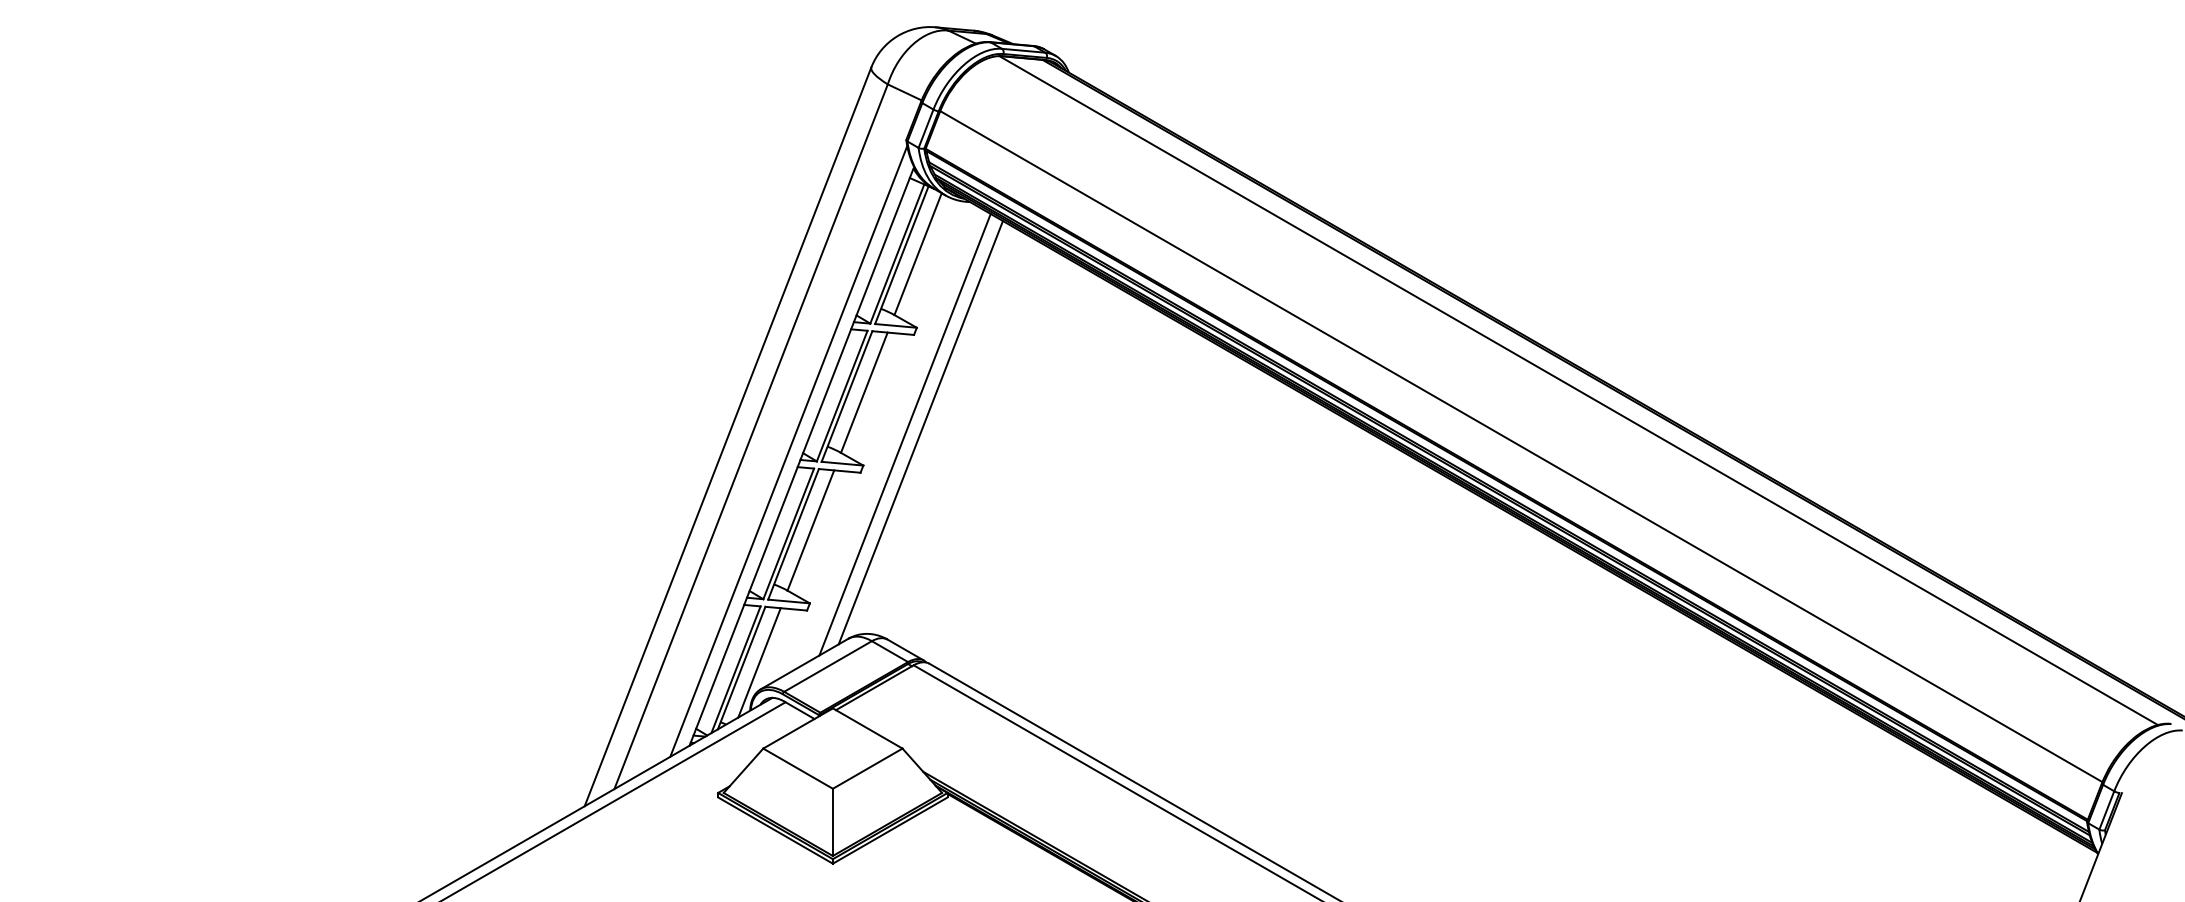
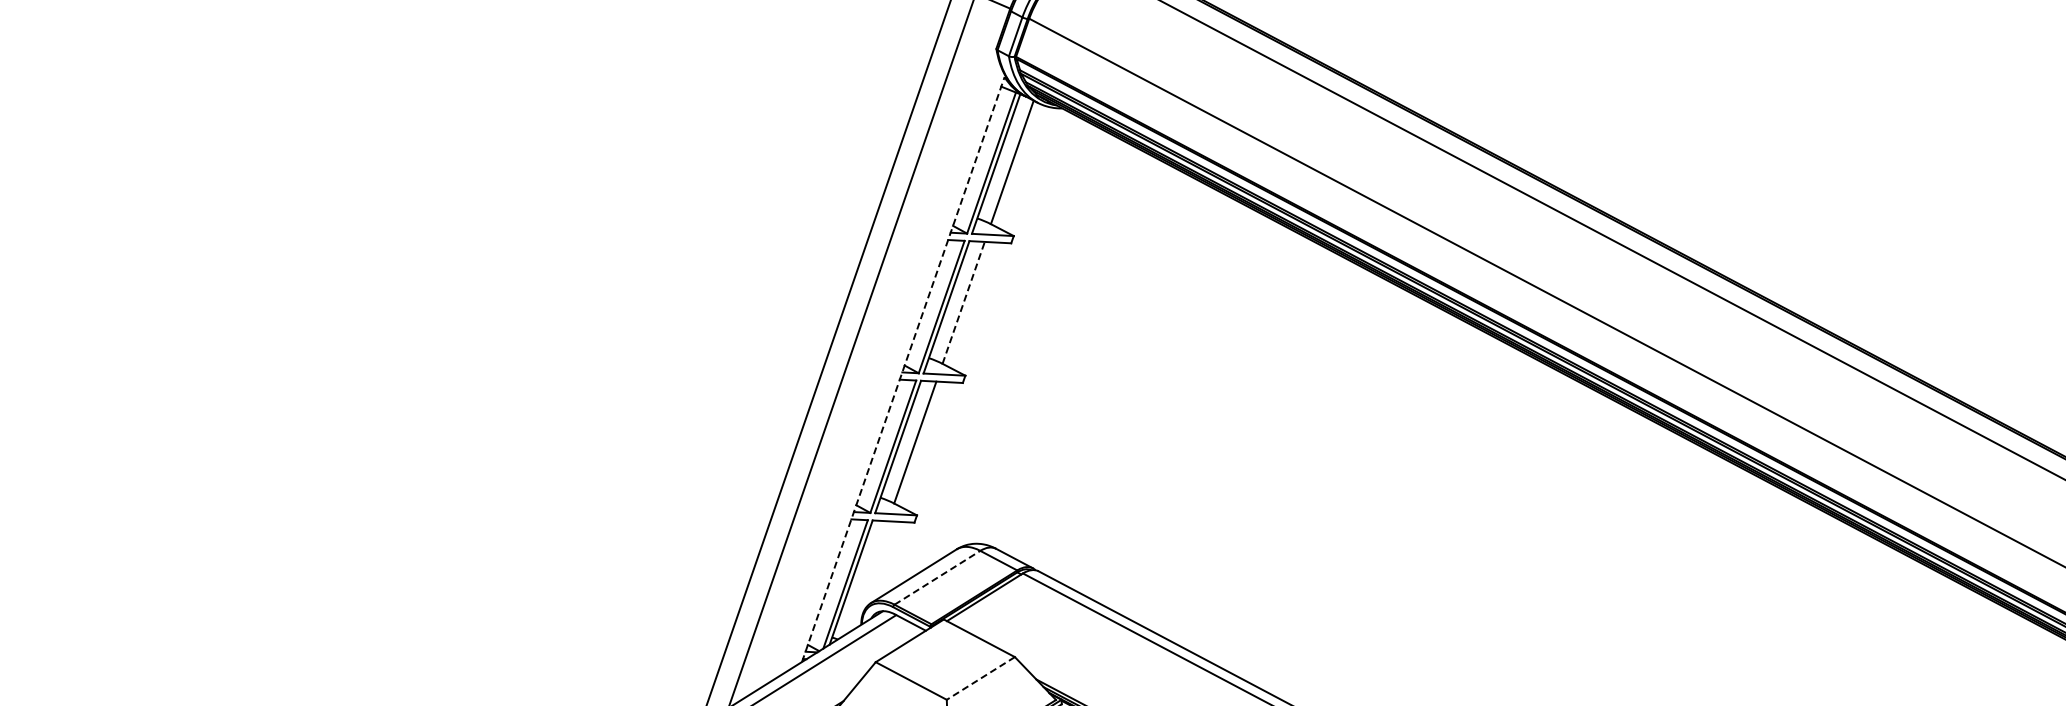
line: (864, 392) -> (963, 302), solid -> dashed
line: (920, 432) -> (1021, 340), removed
line: (904, 434) -> (1005, 343), removed
line: (788, 451) -> (890, 364), removed
line: (801, 457) -> (903, 369), solid -> dashed
line: (759, 662) -> (868, 576), removed
line: (828, 666) -> (937, 577), solid -> dashed
line: (867, 768) -> (980, 678), solid -> dashed

